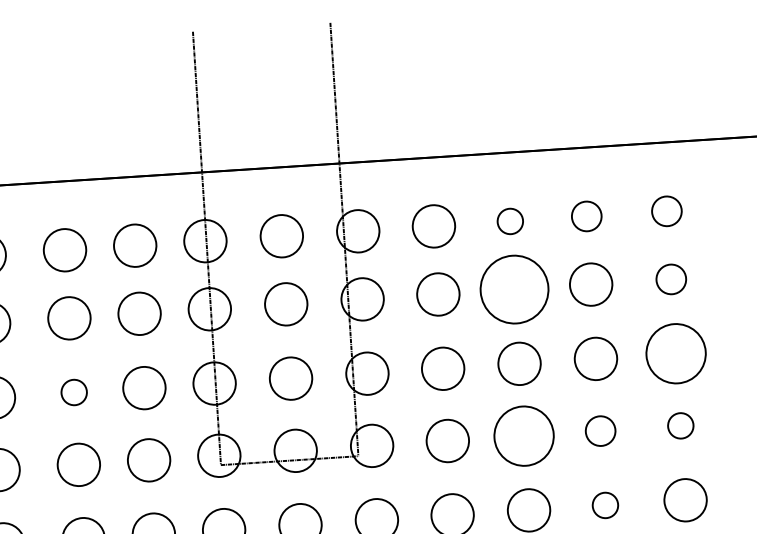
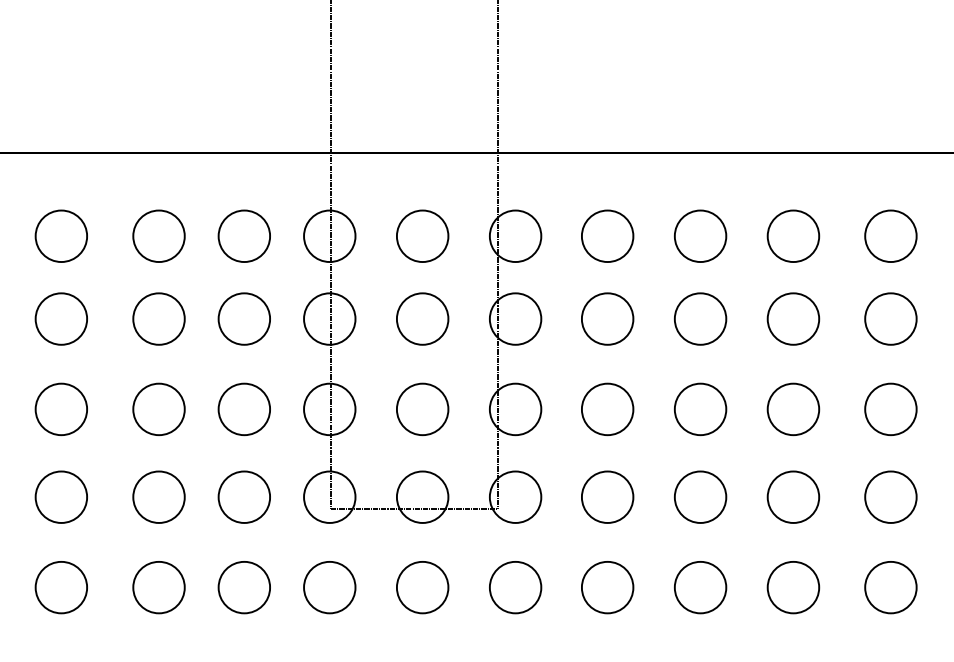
circle: (666, 211) -> (890, 236), size x1.43
circle: (586, 215) -> (793, 235), size x1.43
circle: (510, 221) -> (700, 236), size x1.67
circle: (670, 278) -> (890, 318), size x1.43
circle: (514, 289) -> (700, 318), size x0.62
circle: (675, 353) -> (890, 409), size x0.71
circle: (73, 391) -> (158, 408), size x1.67
circle: (680, 425) -> (890, 496), size x1.67
circle: (600, 430) -> (793, 496), size x1.43
circle: (524, 435) -> (700, 496), size x0.71
circle: (605, 505) -> (793, 587), size x1.67

